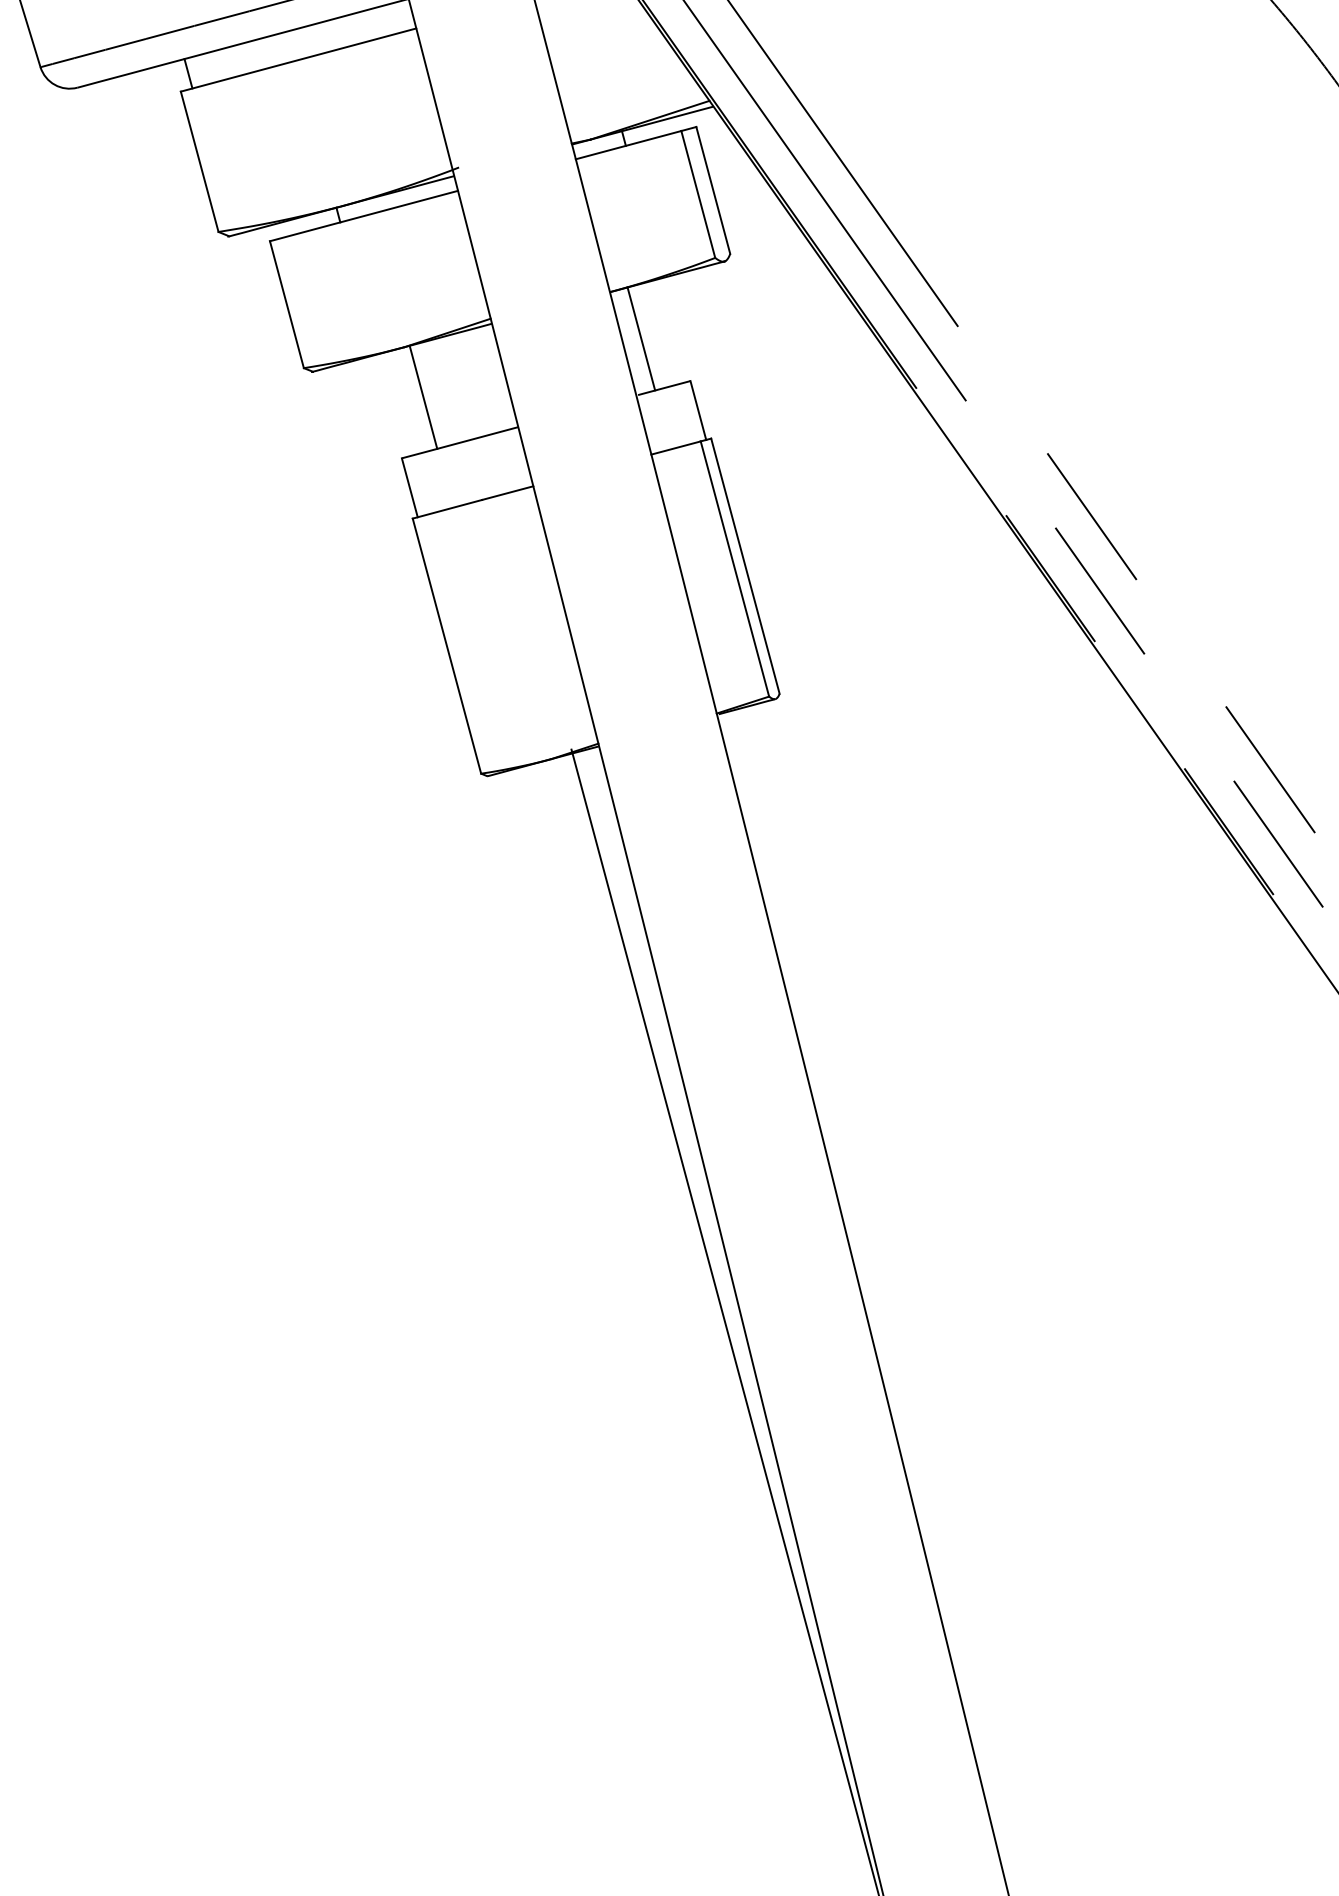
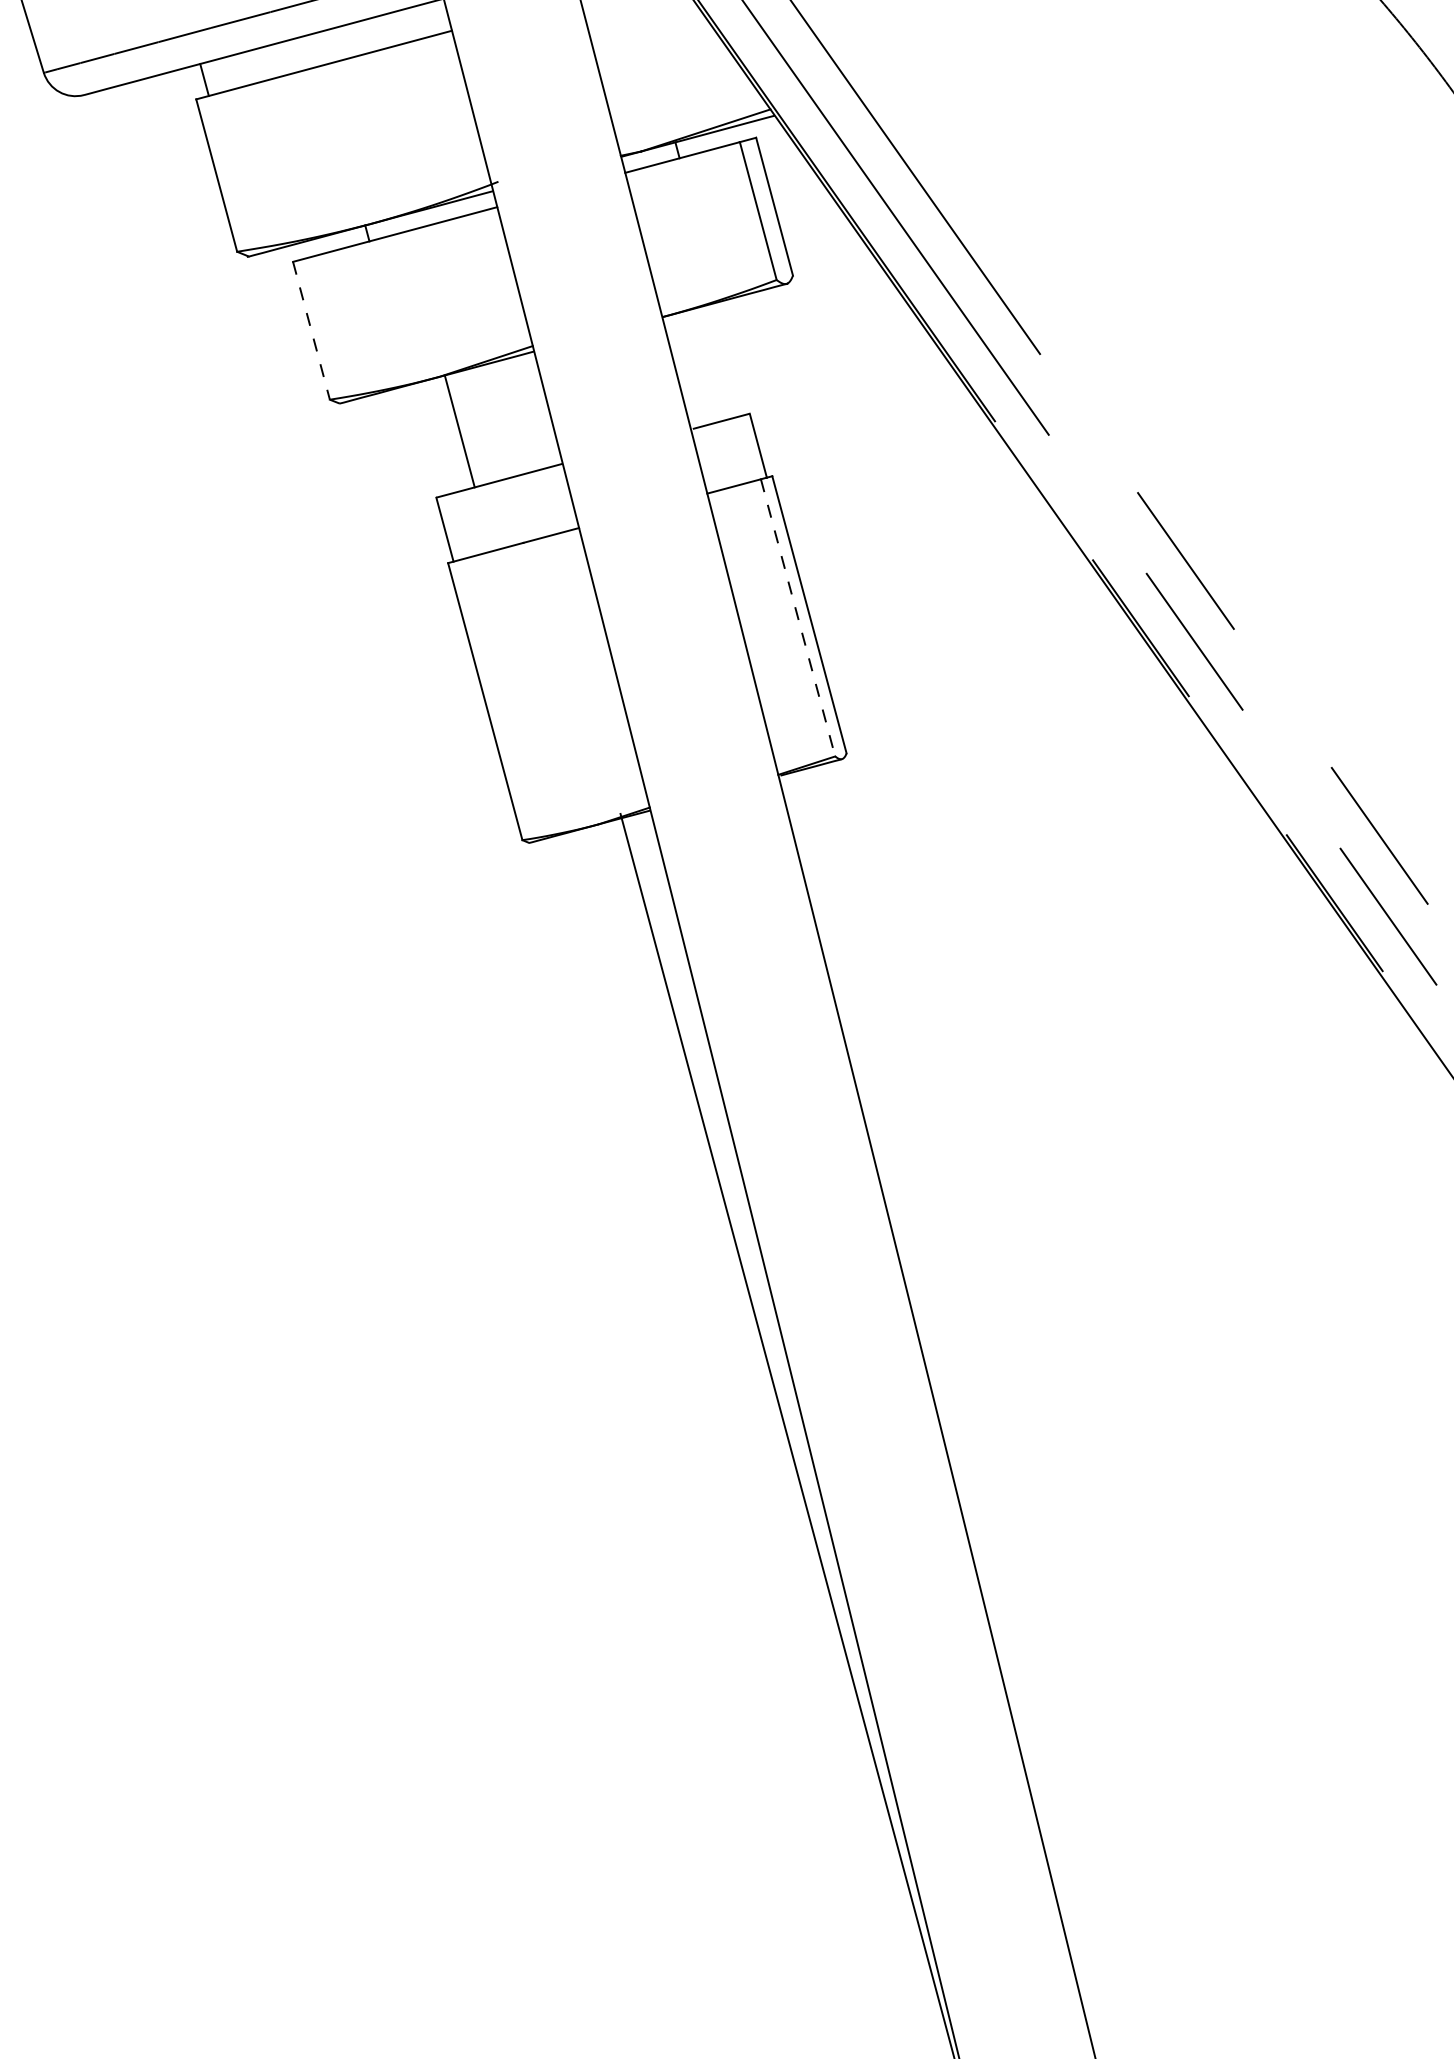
line: (286, 305) -> (311, 331), solid -> dashed
line: (641, 338) -> (696, 367), removed
line: (735, 569) -> (798, 618), solid -> dashed

